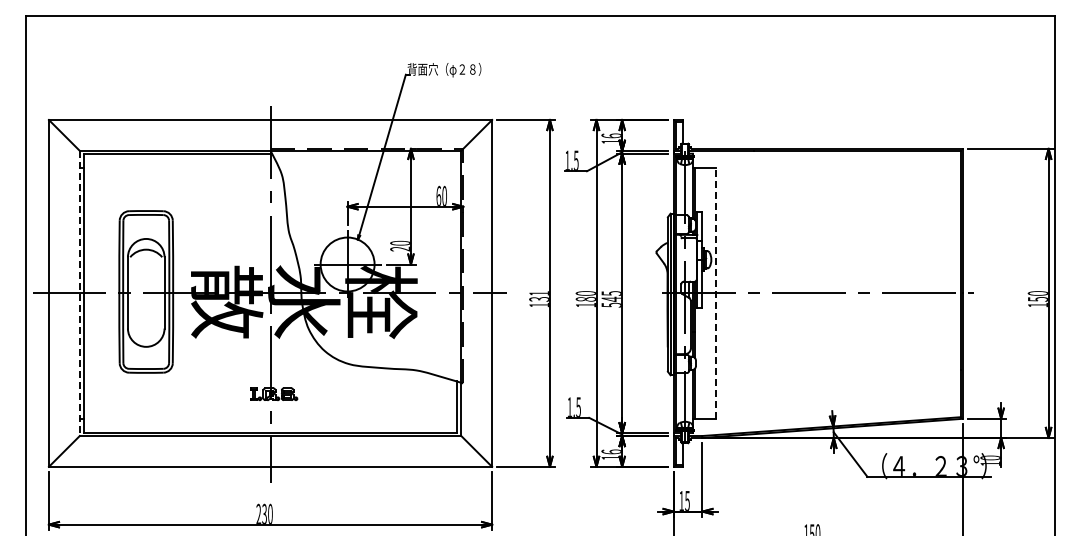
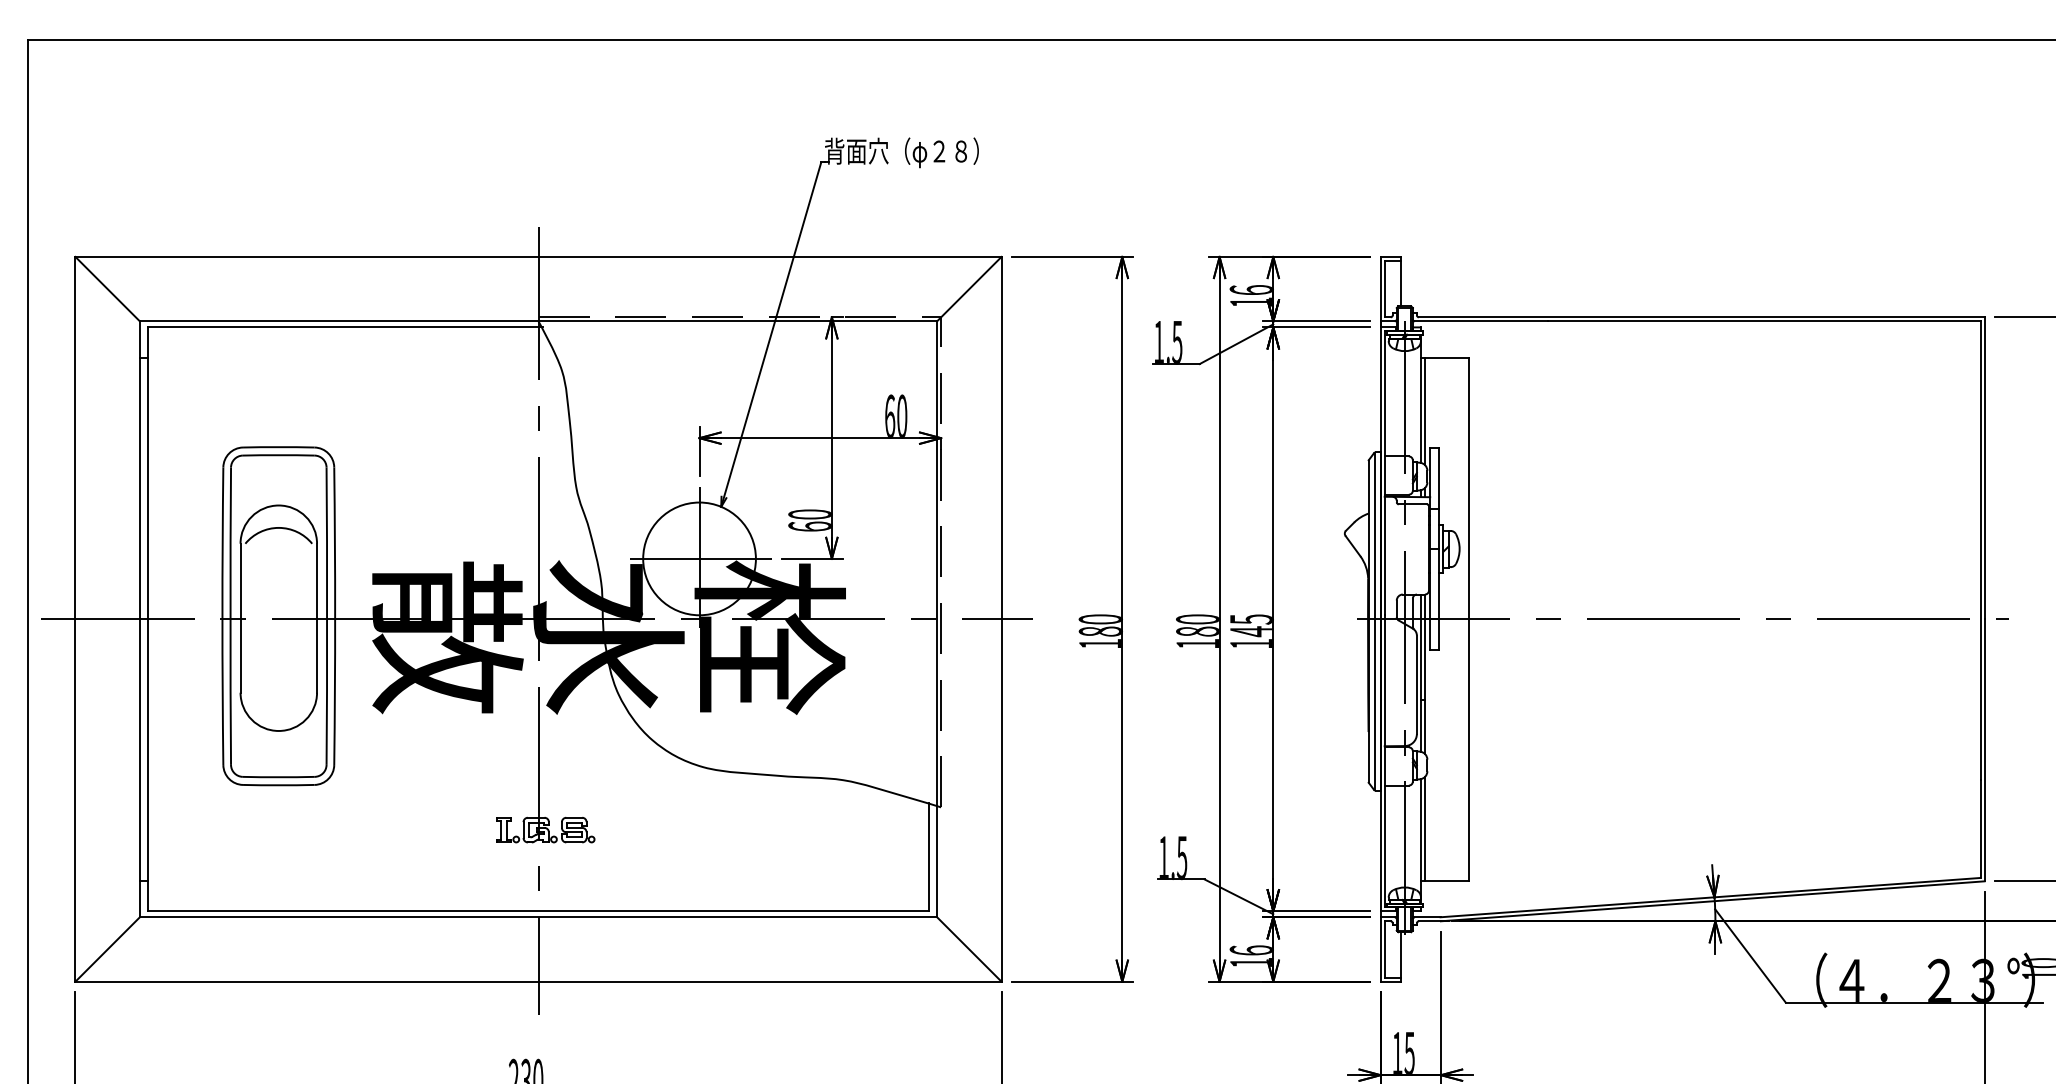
text: (399, 248) -> (807, 525), 20 -> 60
line: (715, 292) -> (1468, 617), dashed -> solid
line: (79, 293) -> (139, 619), dashed -> solid
text: (538, 296) -> (1098, 625), 131 -> 180
text: (610, 304) -> (1248, 642), 545 -> 145

